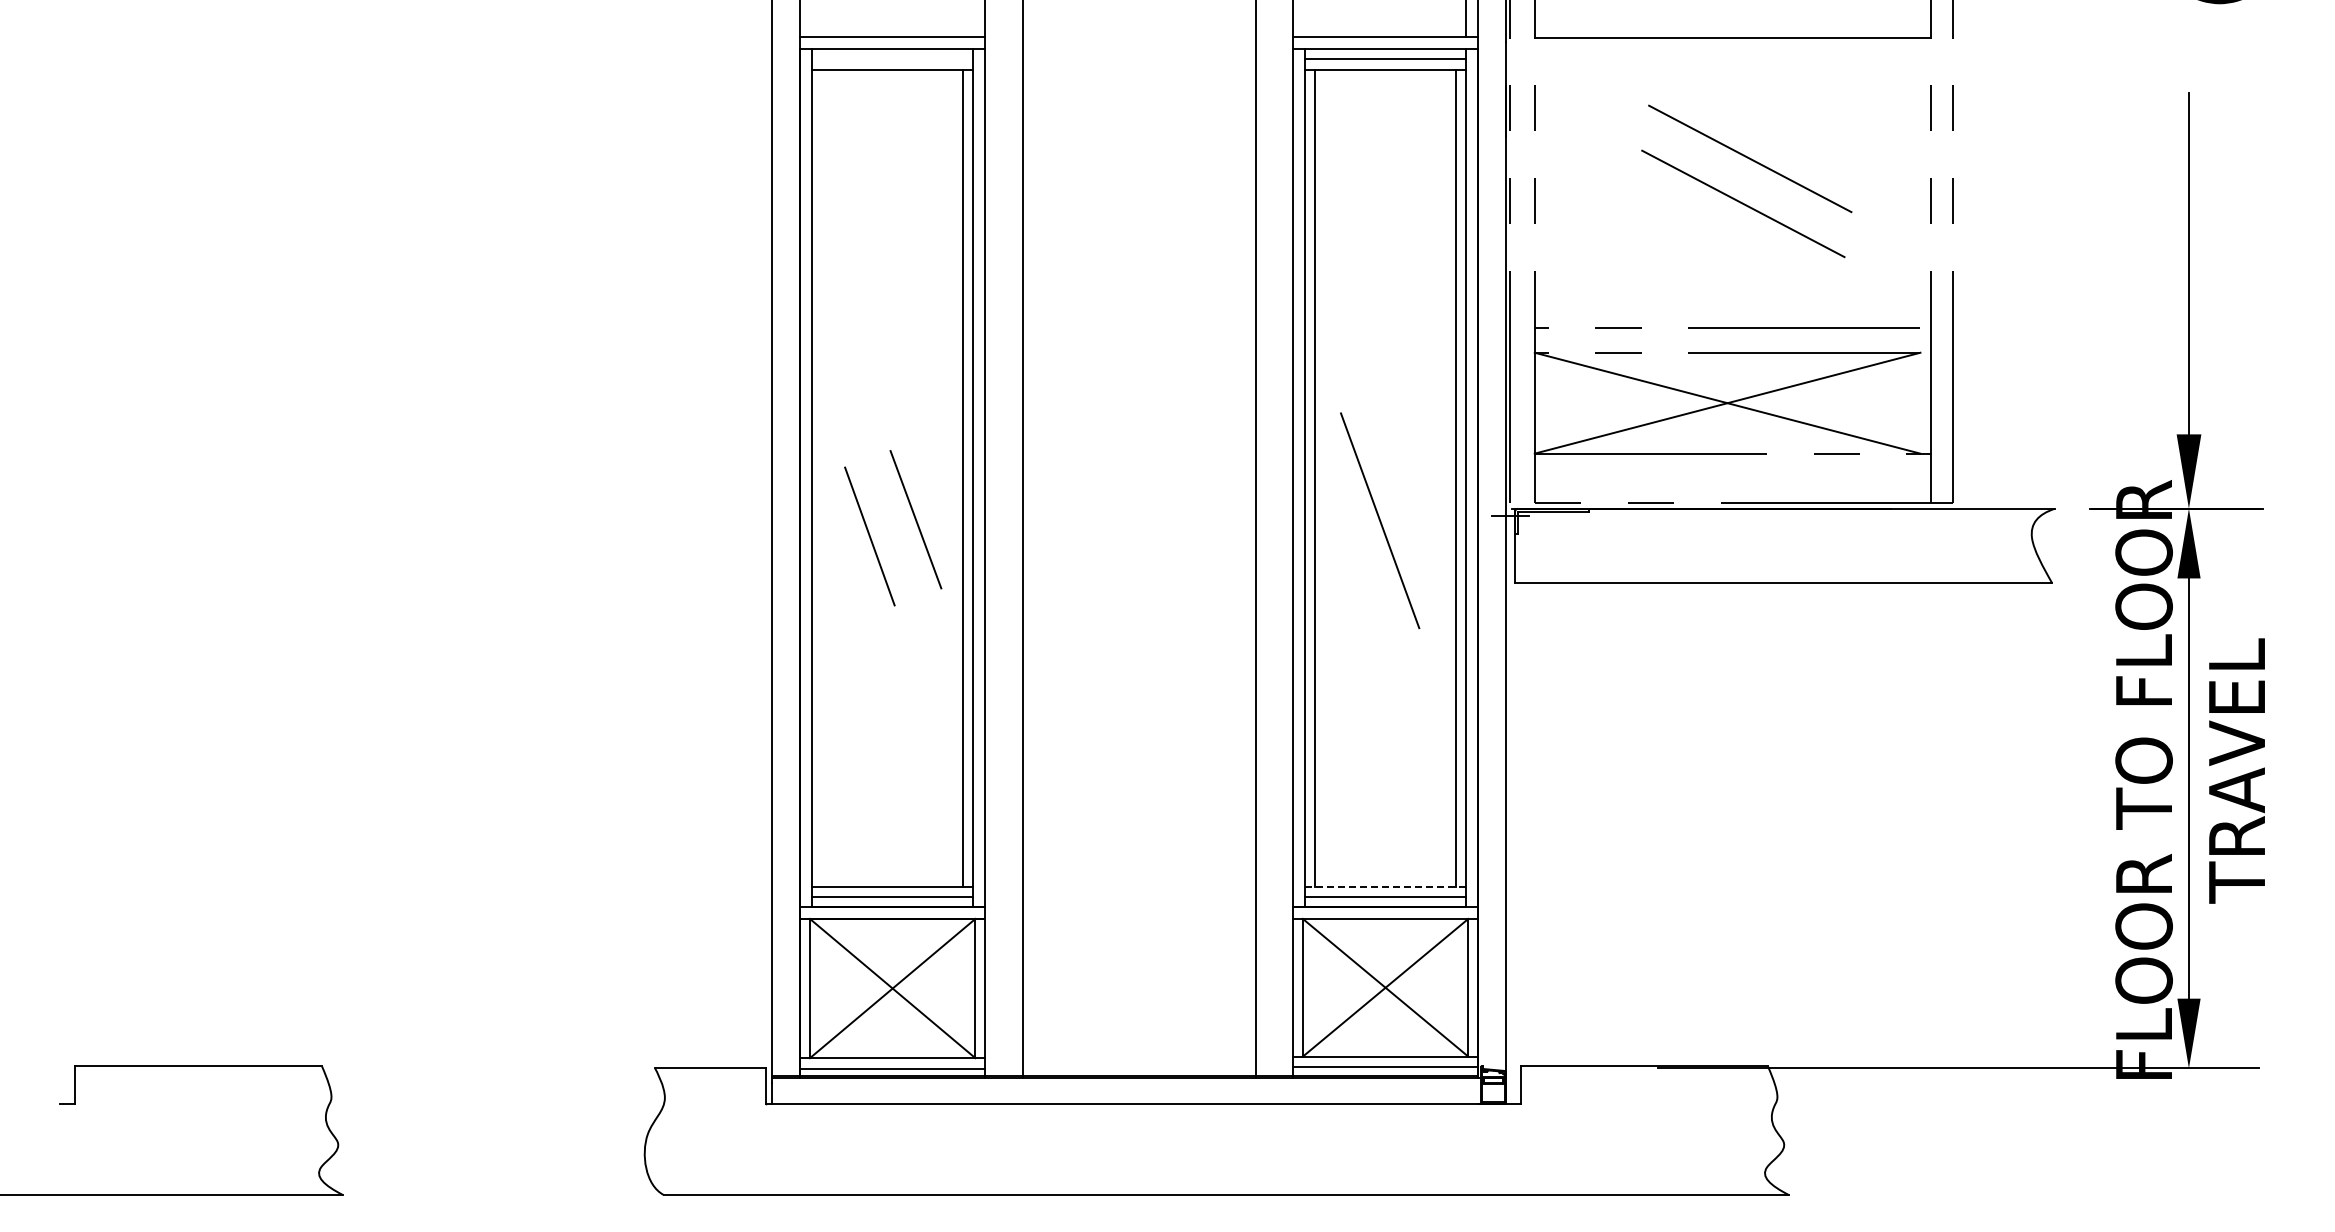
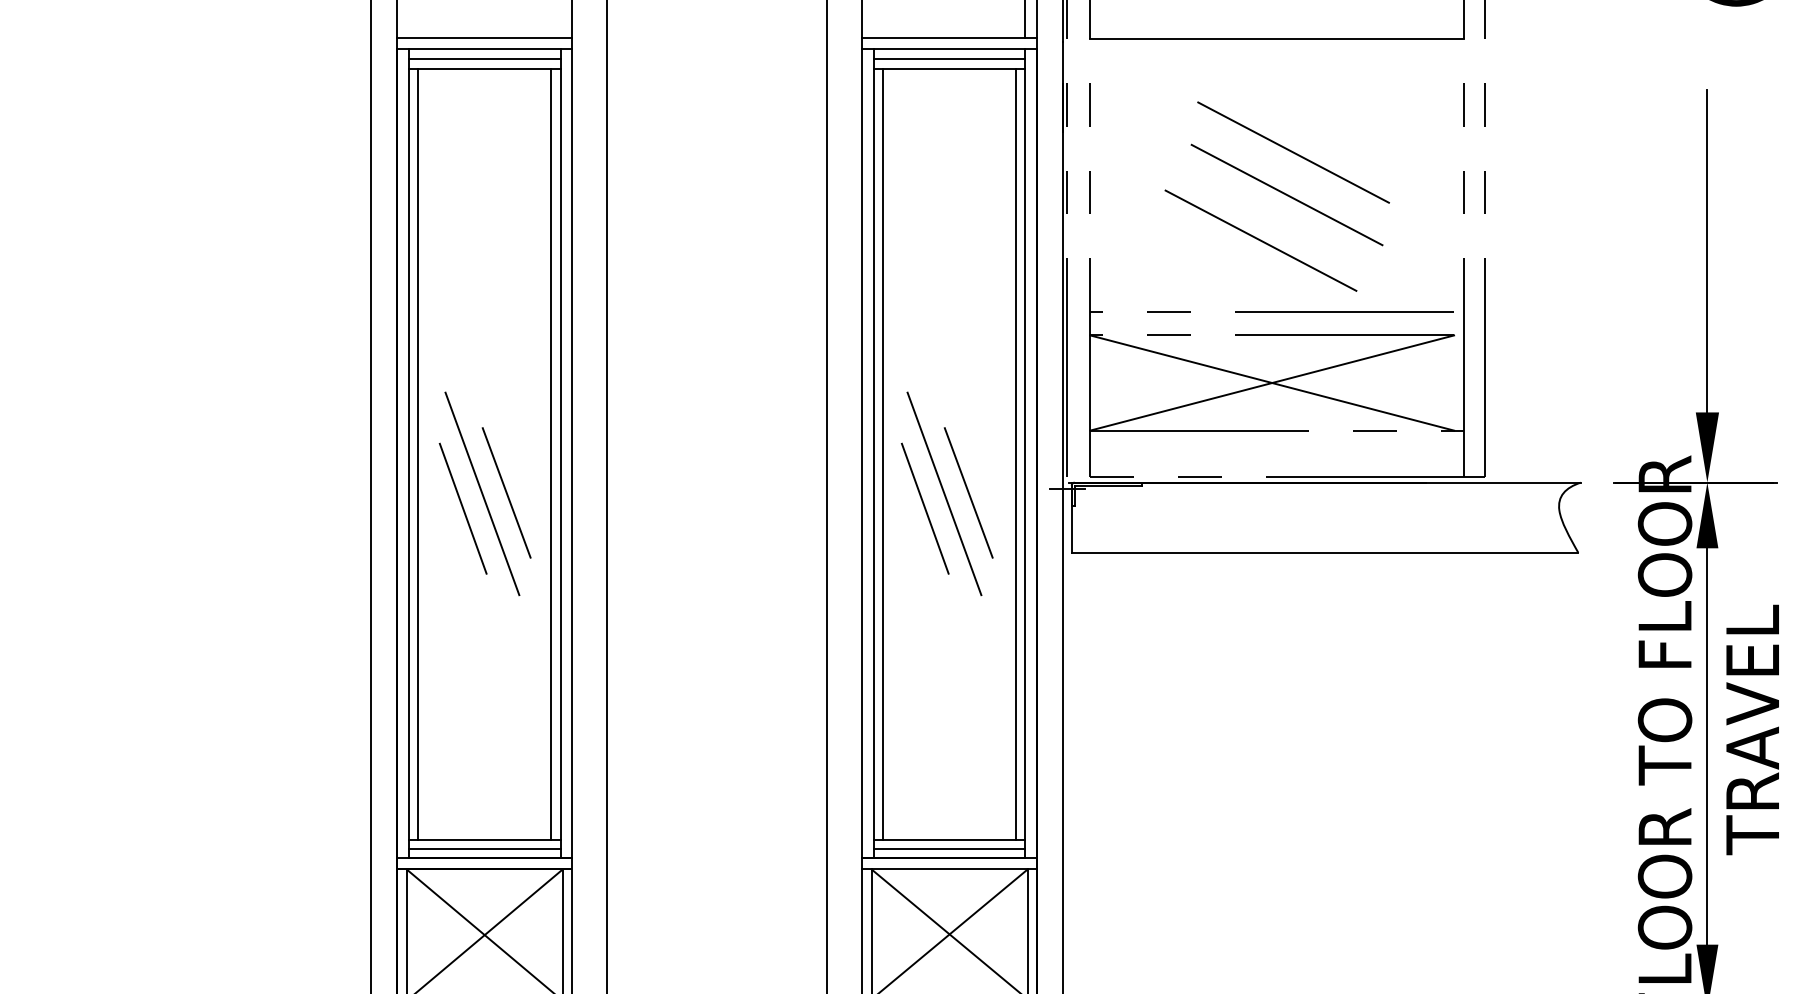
line: (892, 59) -> (484, 58), added
line: (1715, 251) -> (1260, 239), added
line: (822, 478) -> (418, 454), added
line: (1405, 519) -> (968, 492), added
line: (889, 520) -> (481, 493), added
line: (1359, 536) -> (925, 508), added
line: (1386, 887) -> (950, 839), dashed -> solid

